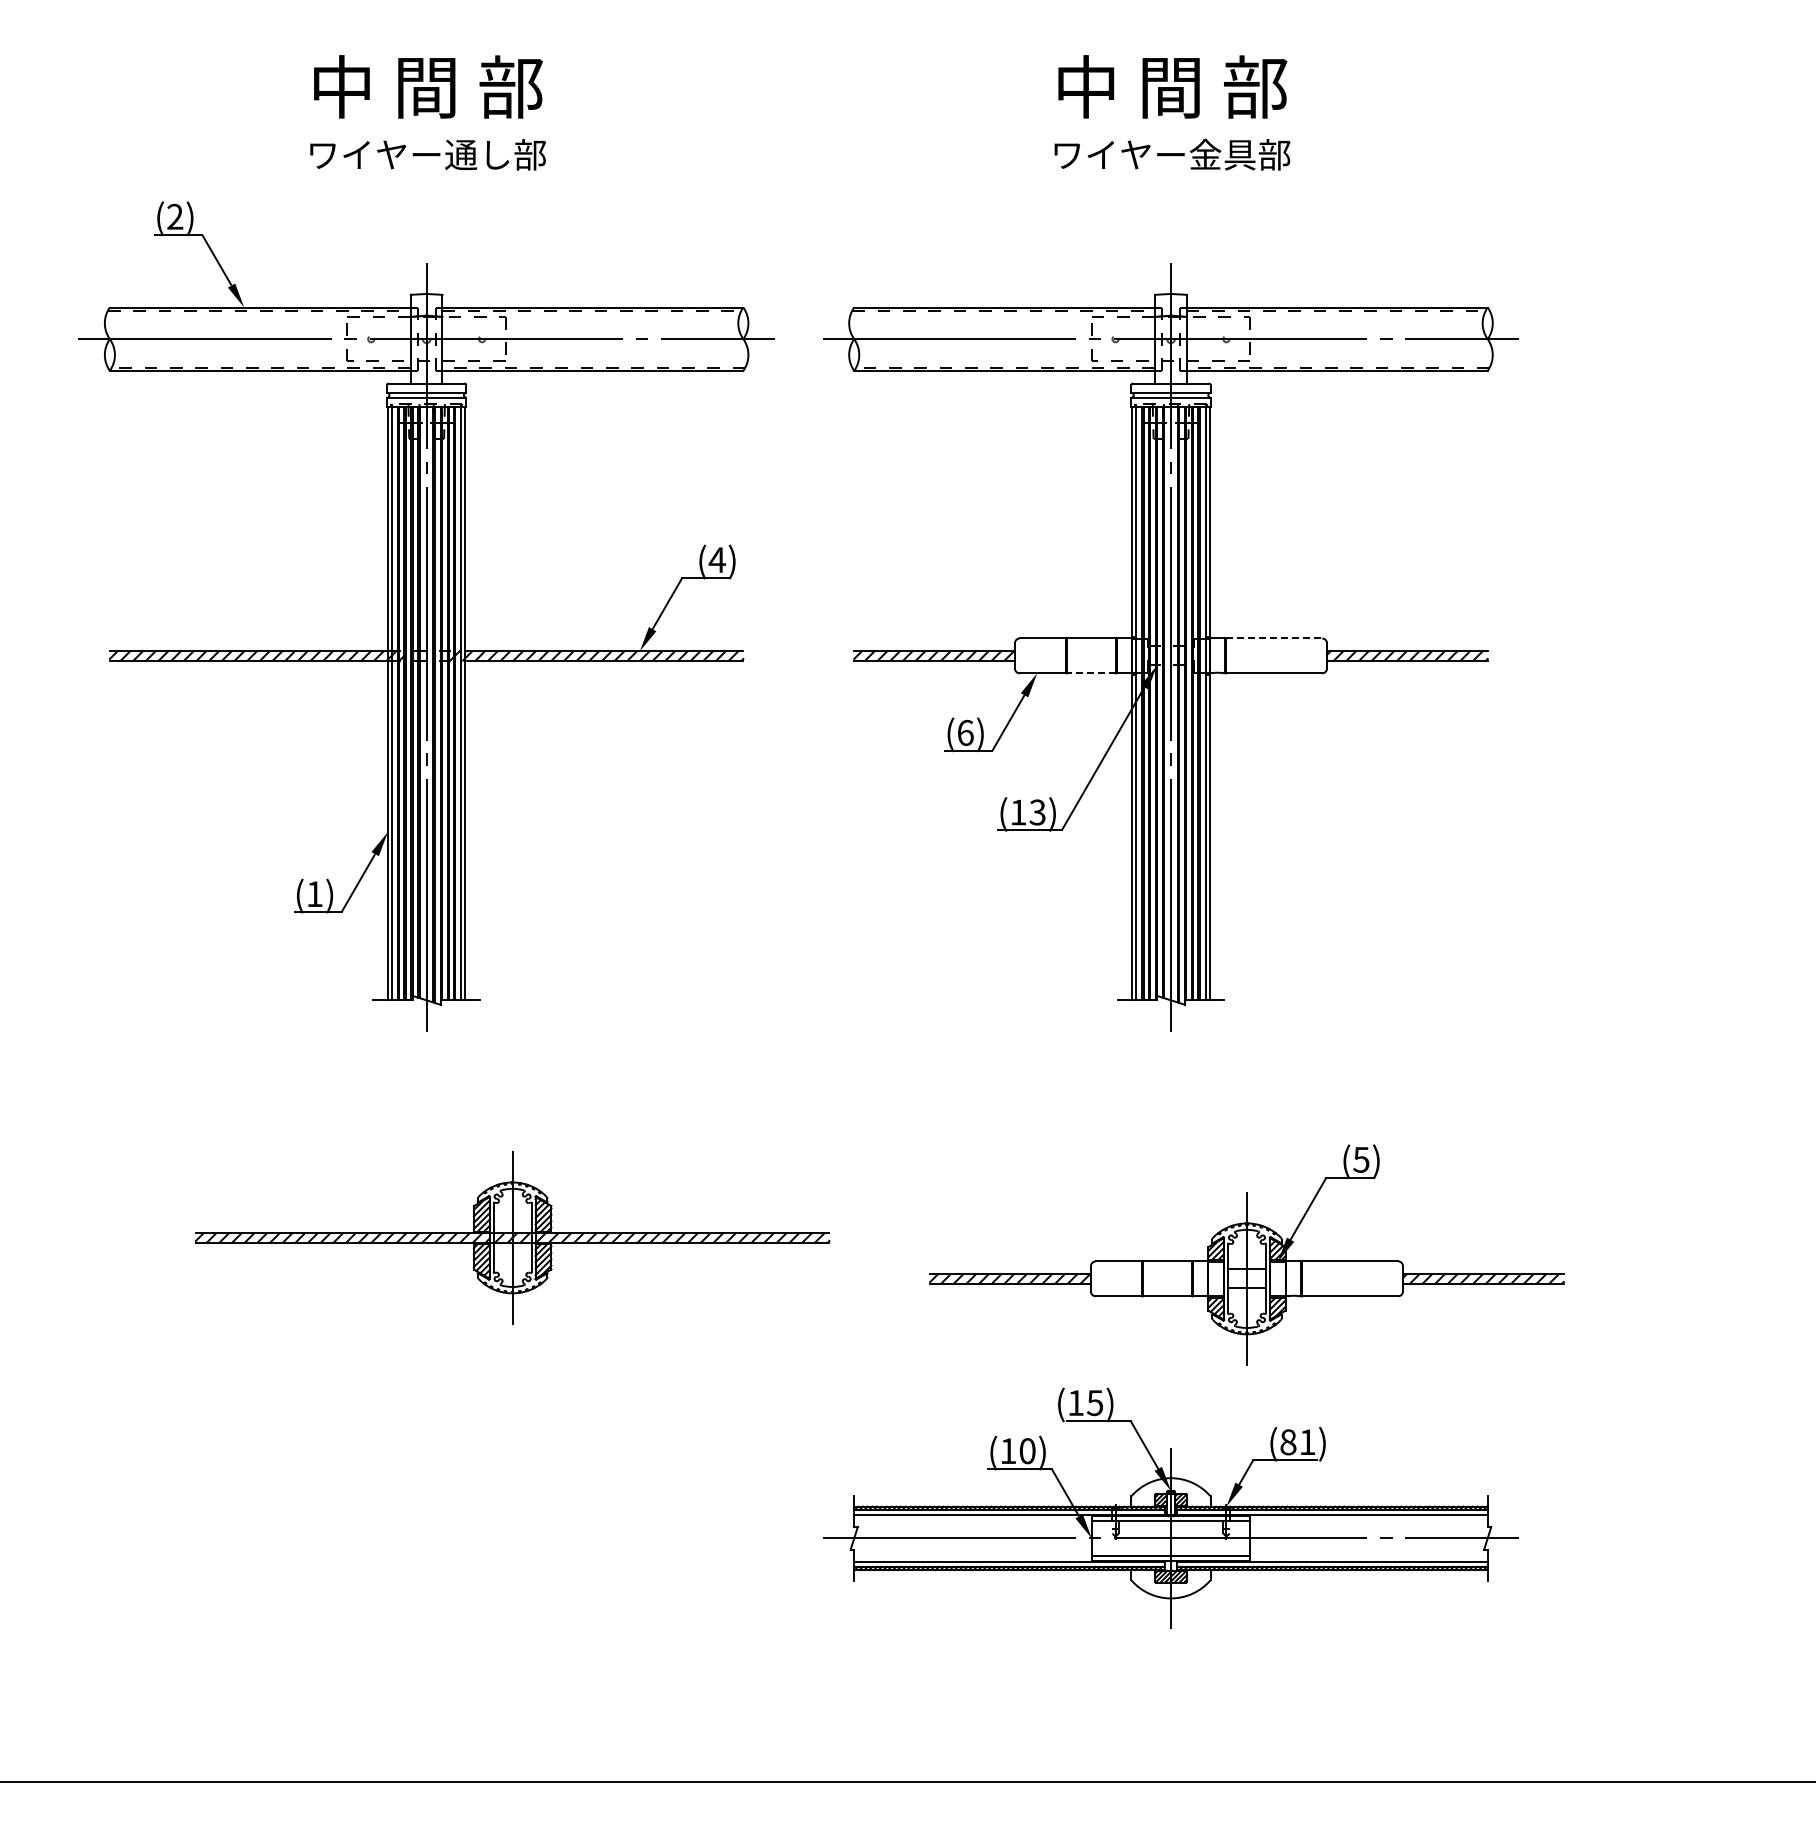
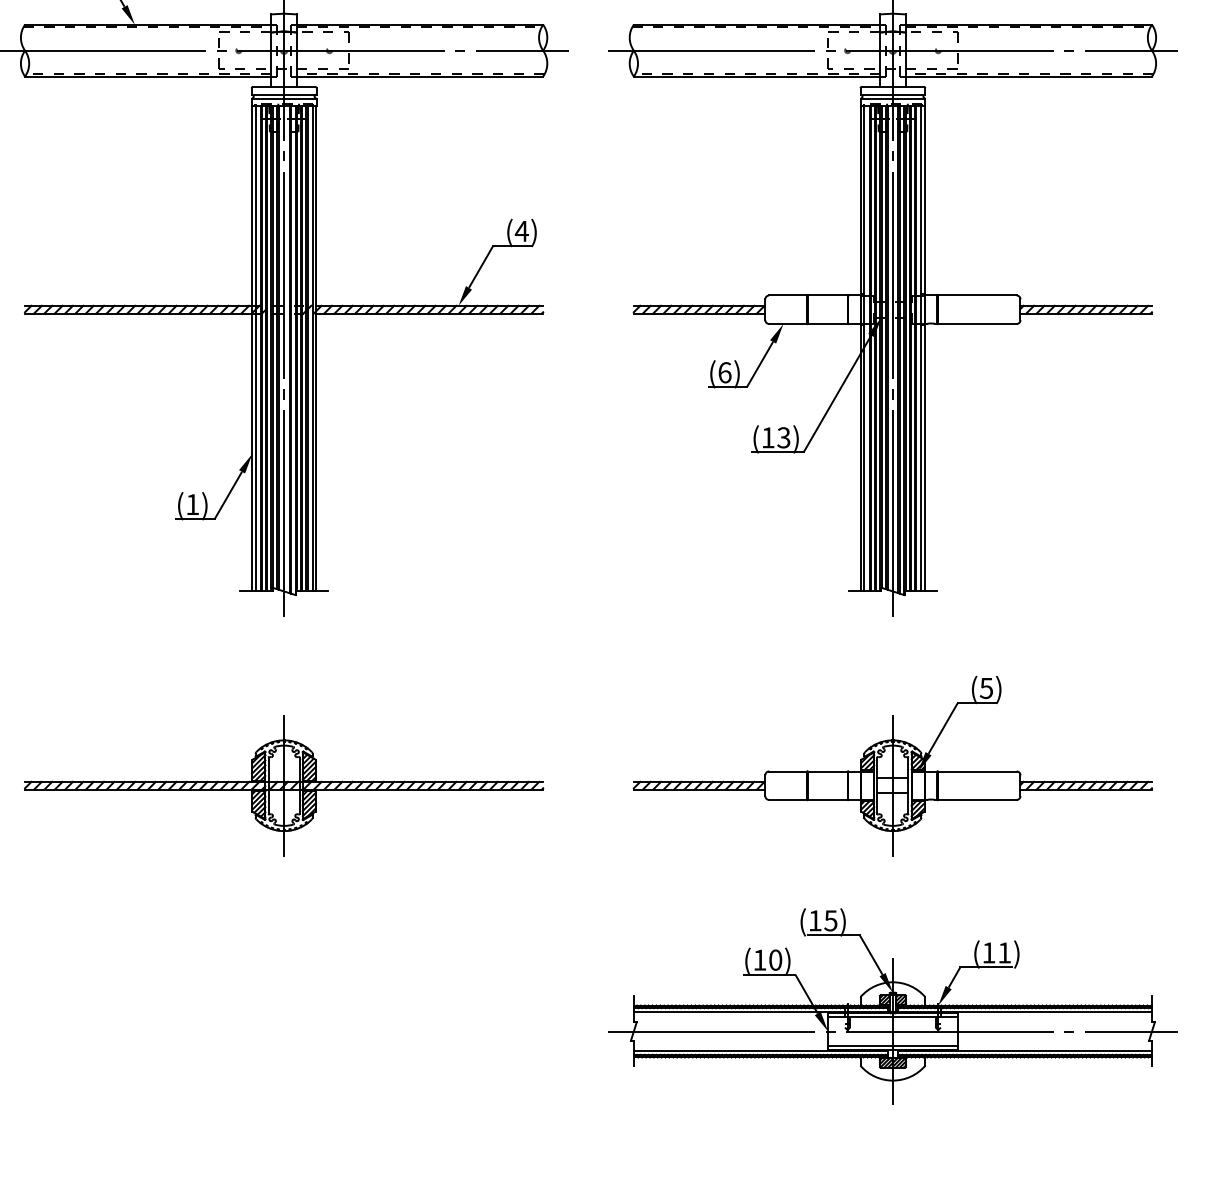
line: (1274, 638) -> (977, 295), dashed -> solid
line: (1091, 673) -> (827, 324), dashed -> solid
part: (512, 1237) -> (284, 785), moved
part: (1246, 1254) -> (892, 765), moved
text: (1288, 1442) -> (989, 953), (81) -> (11)

